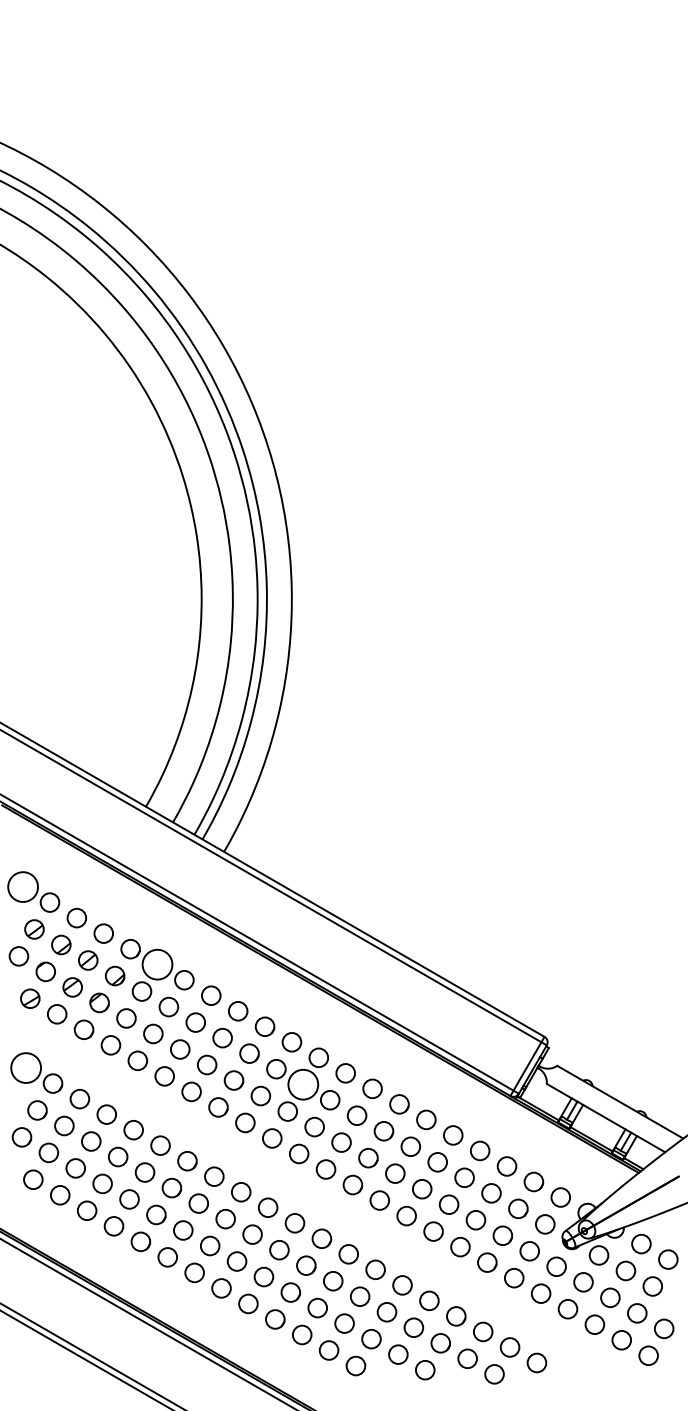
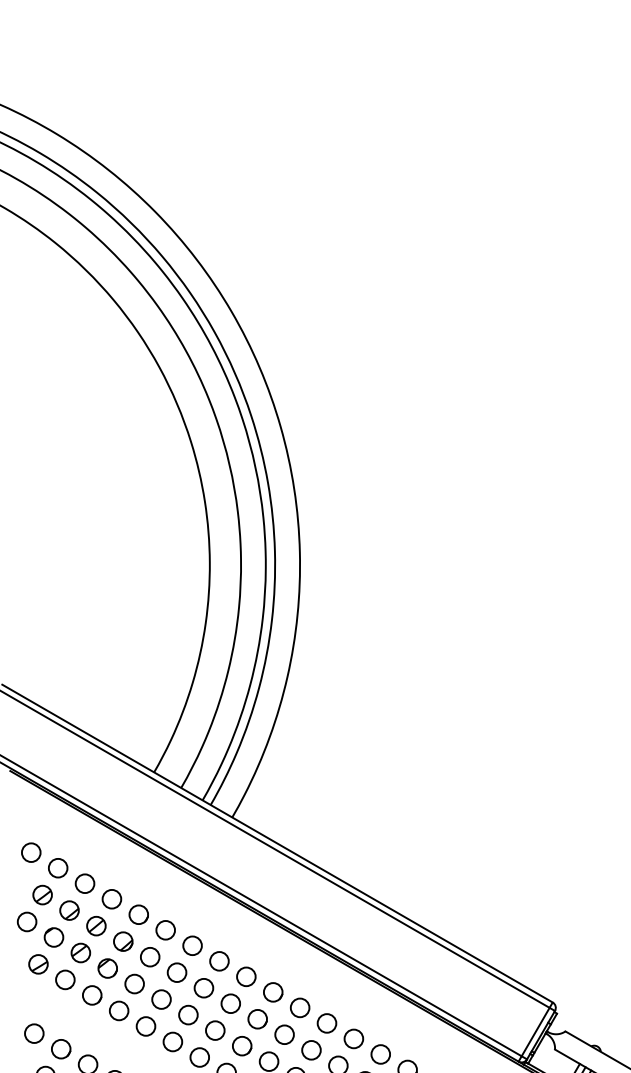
circle: (22, 886) -> (30, 852), size x0.62
circle: (157, 964) -> (165, 930), size x0.62
circle: (25, 1067) -> (33, 1033), size x0.62
circle: (303, 1084) -> (311, 1050), size x0.62

